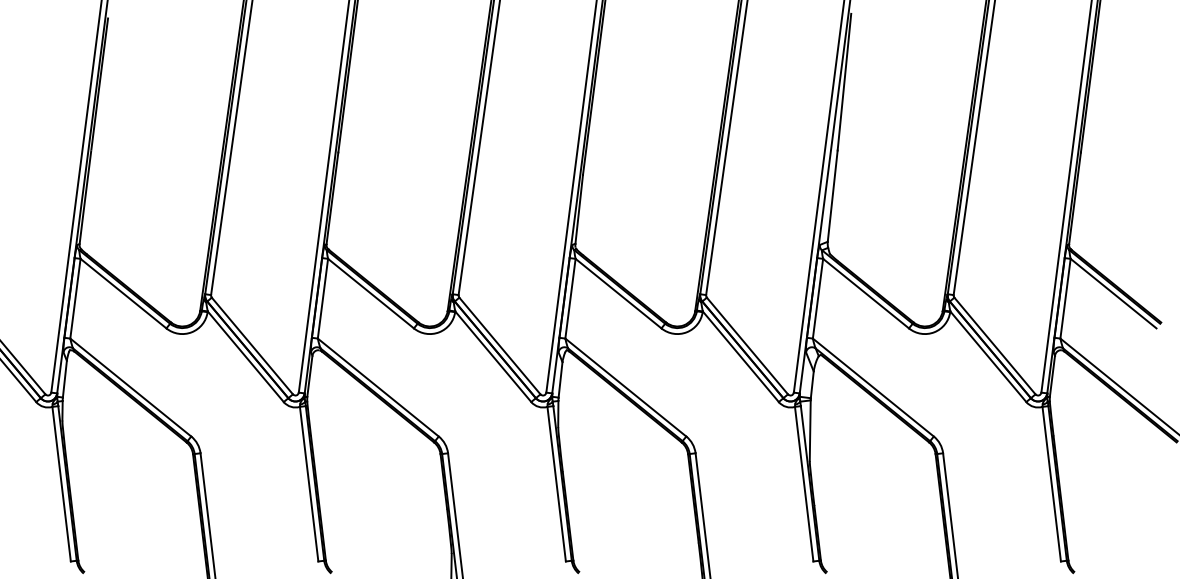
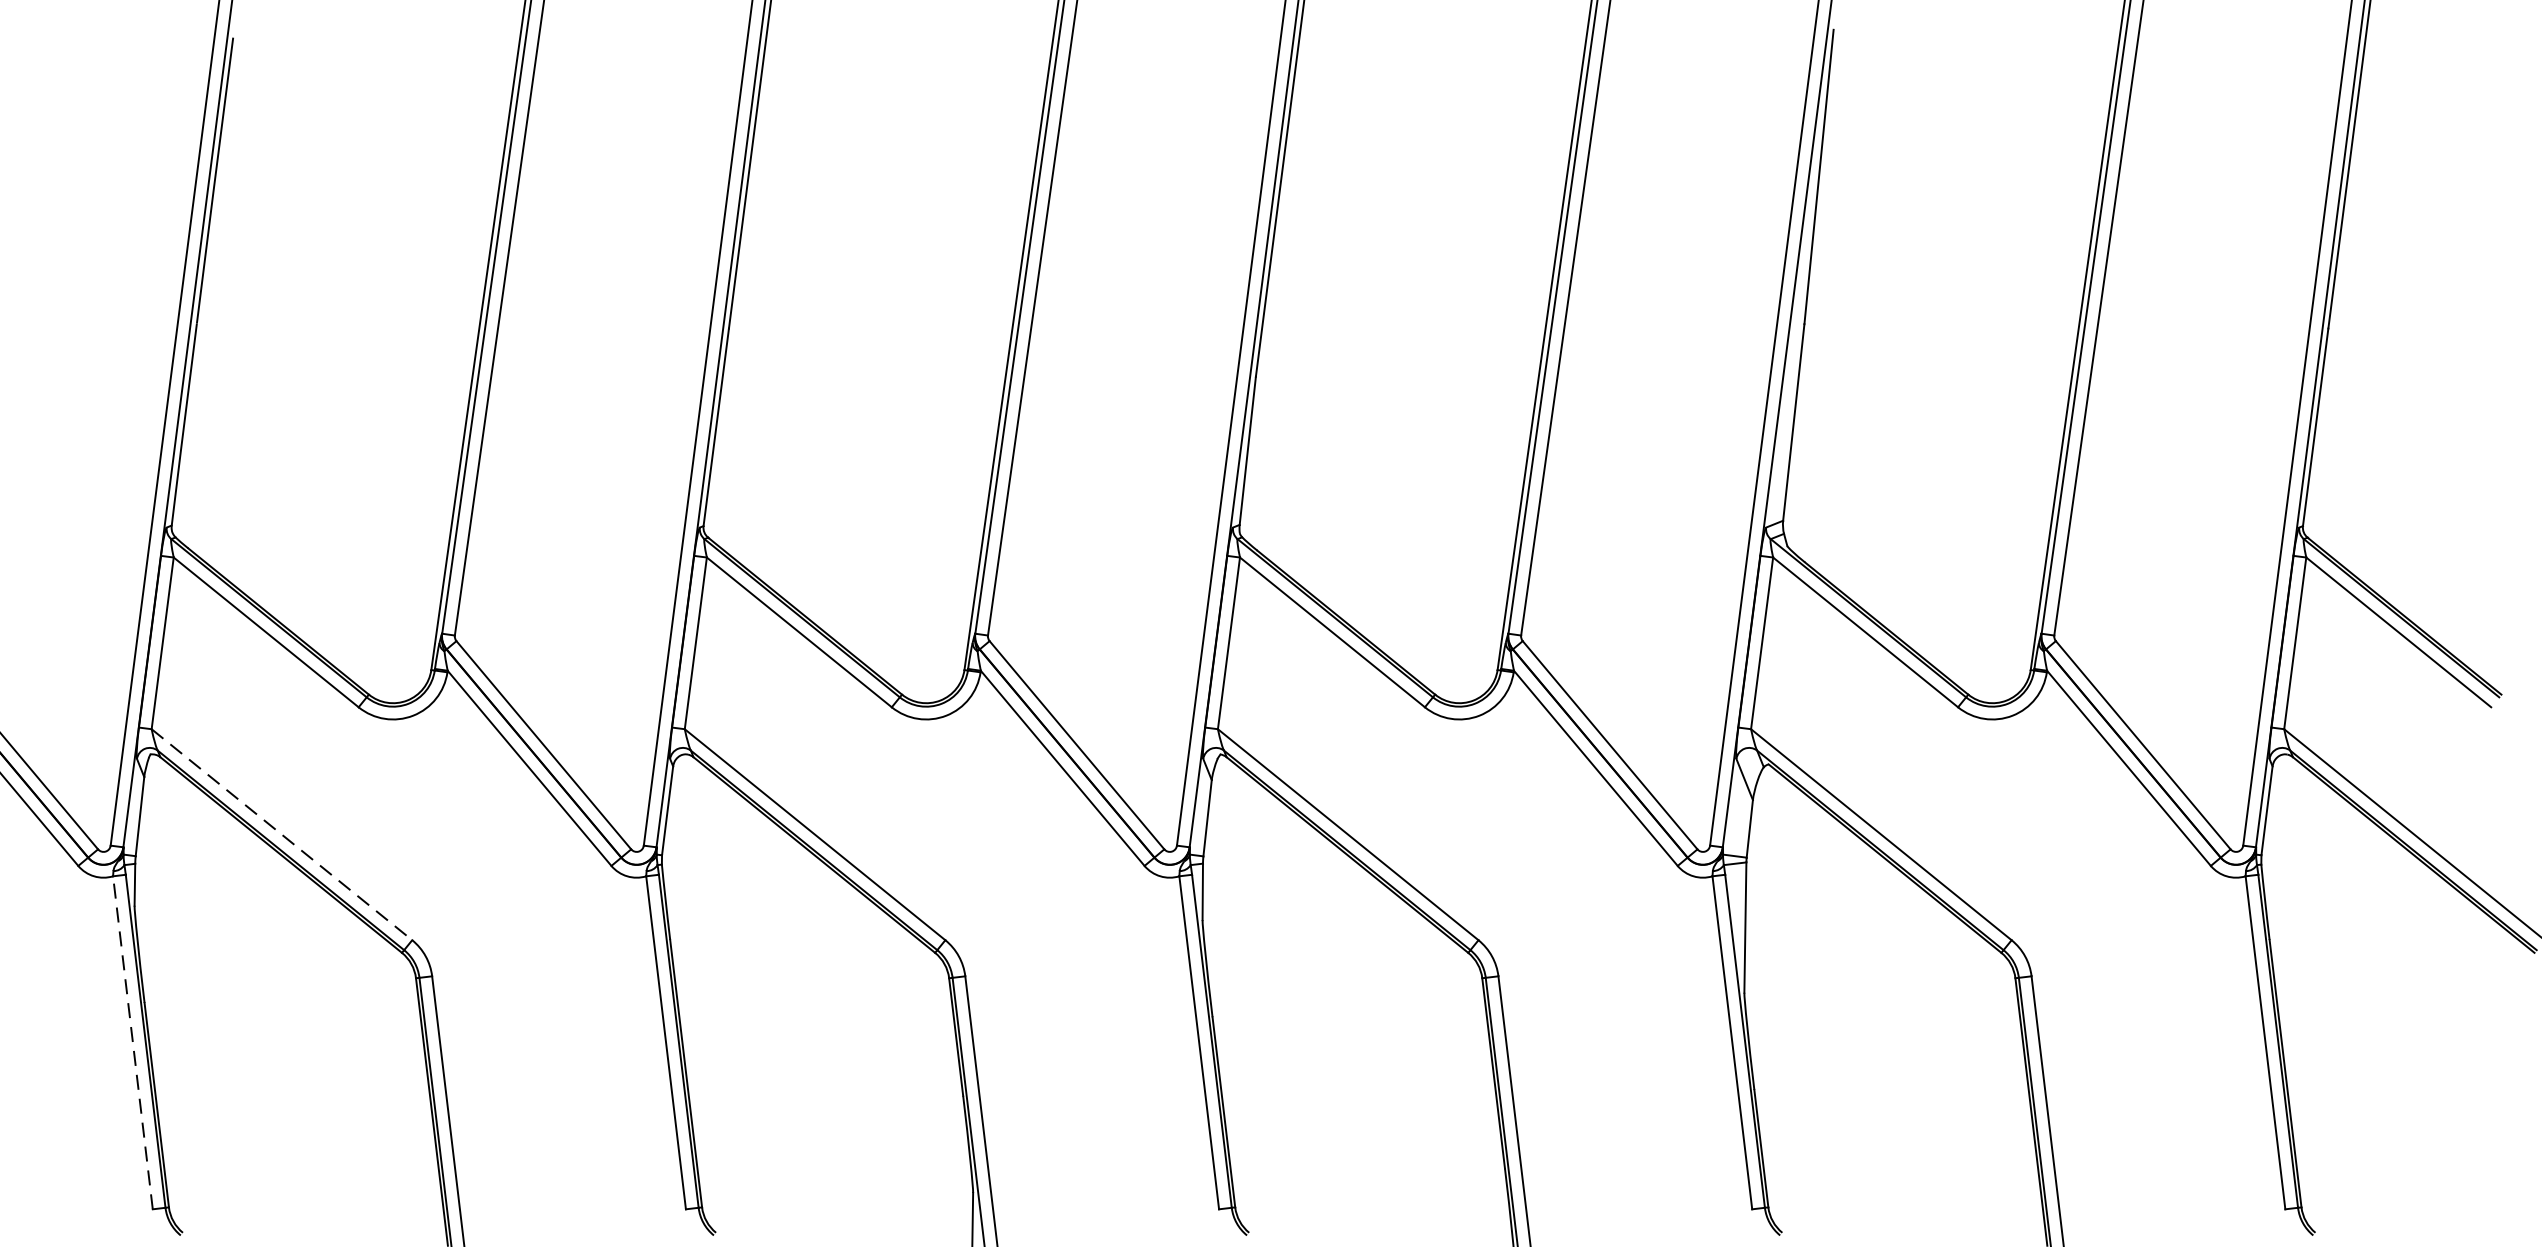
line: (130, 387) -> (281, 834), solid -> dashed
line: (61, 484) -> (132, 1043), solid -> dashed

